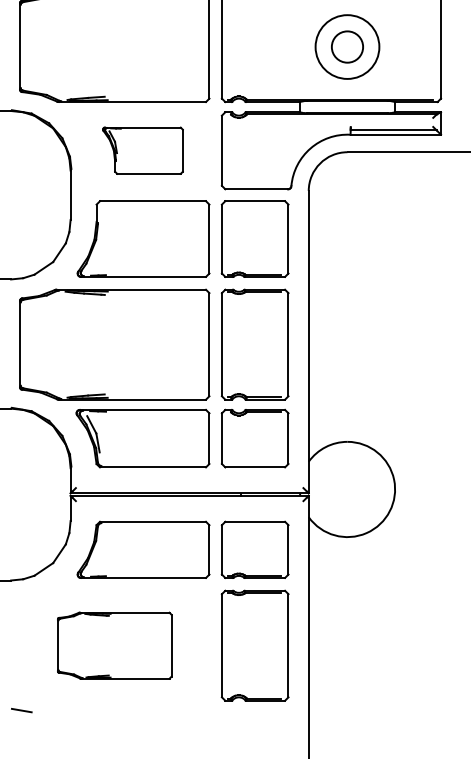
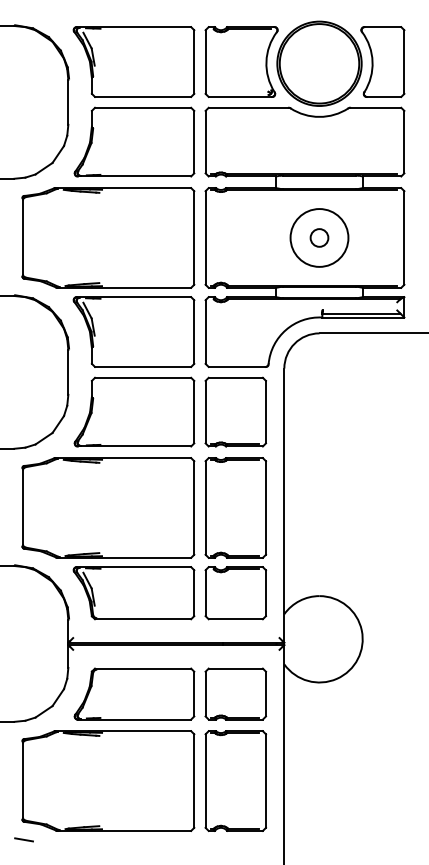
circle: (347, 46) -> (319, 237), size x0.62
part: (142, 150) -> (133, 331), size x1.67
part: (114, 645) -> (108, 780), size x1.67

